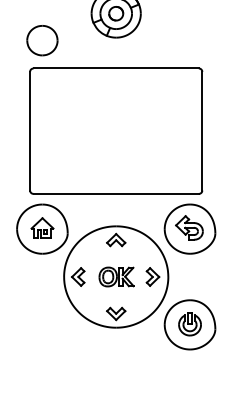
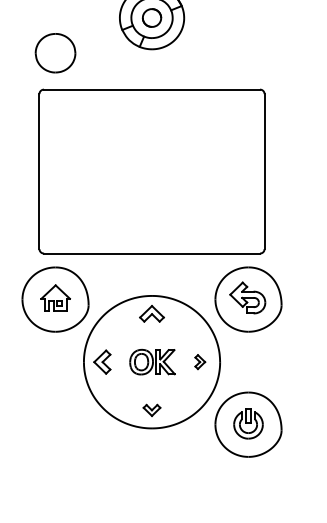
part: (153, 276) -> (200, 361), size x0.6
part: (115, 313) -> (151, 410), size x0.7

